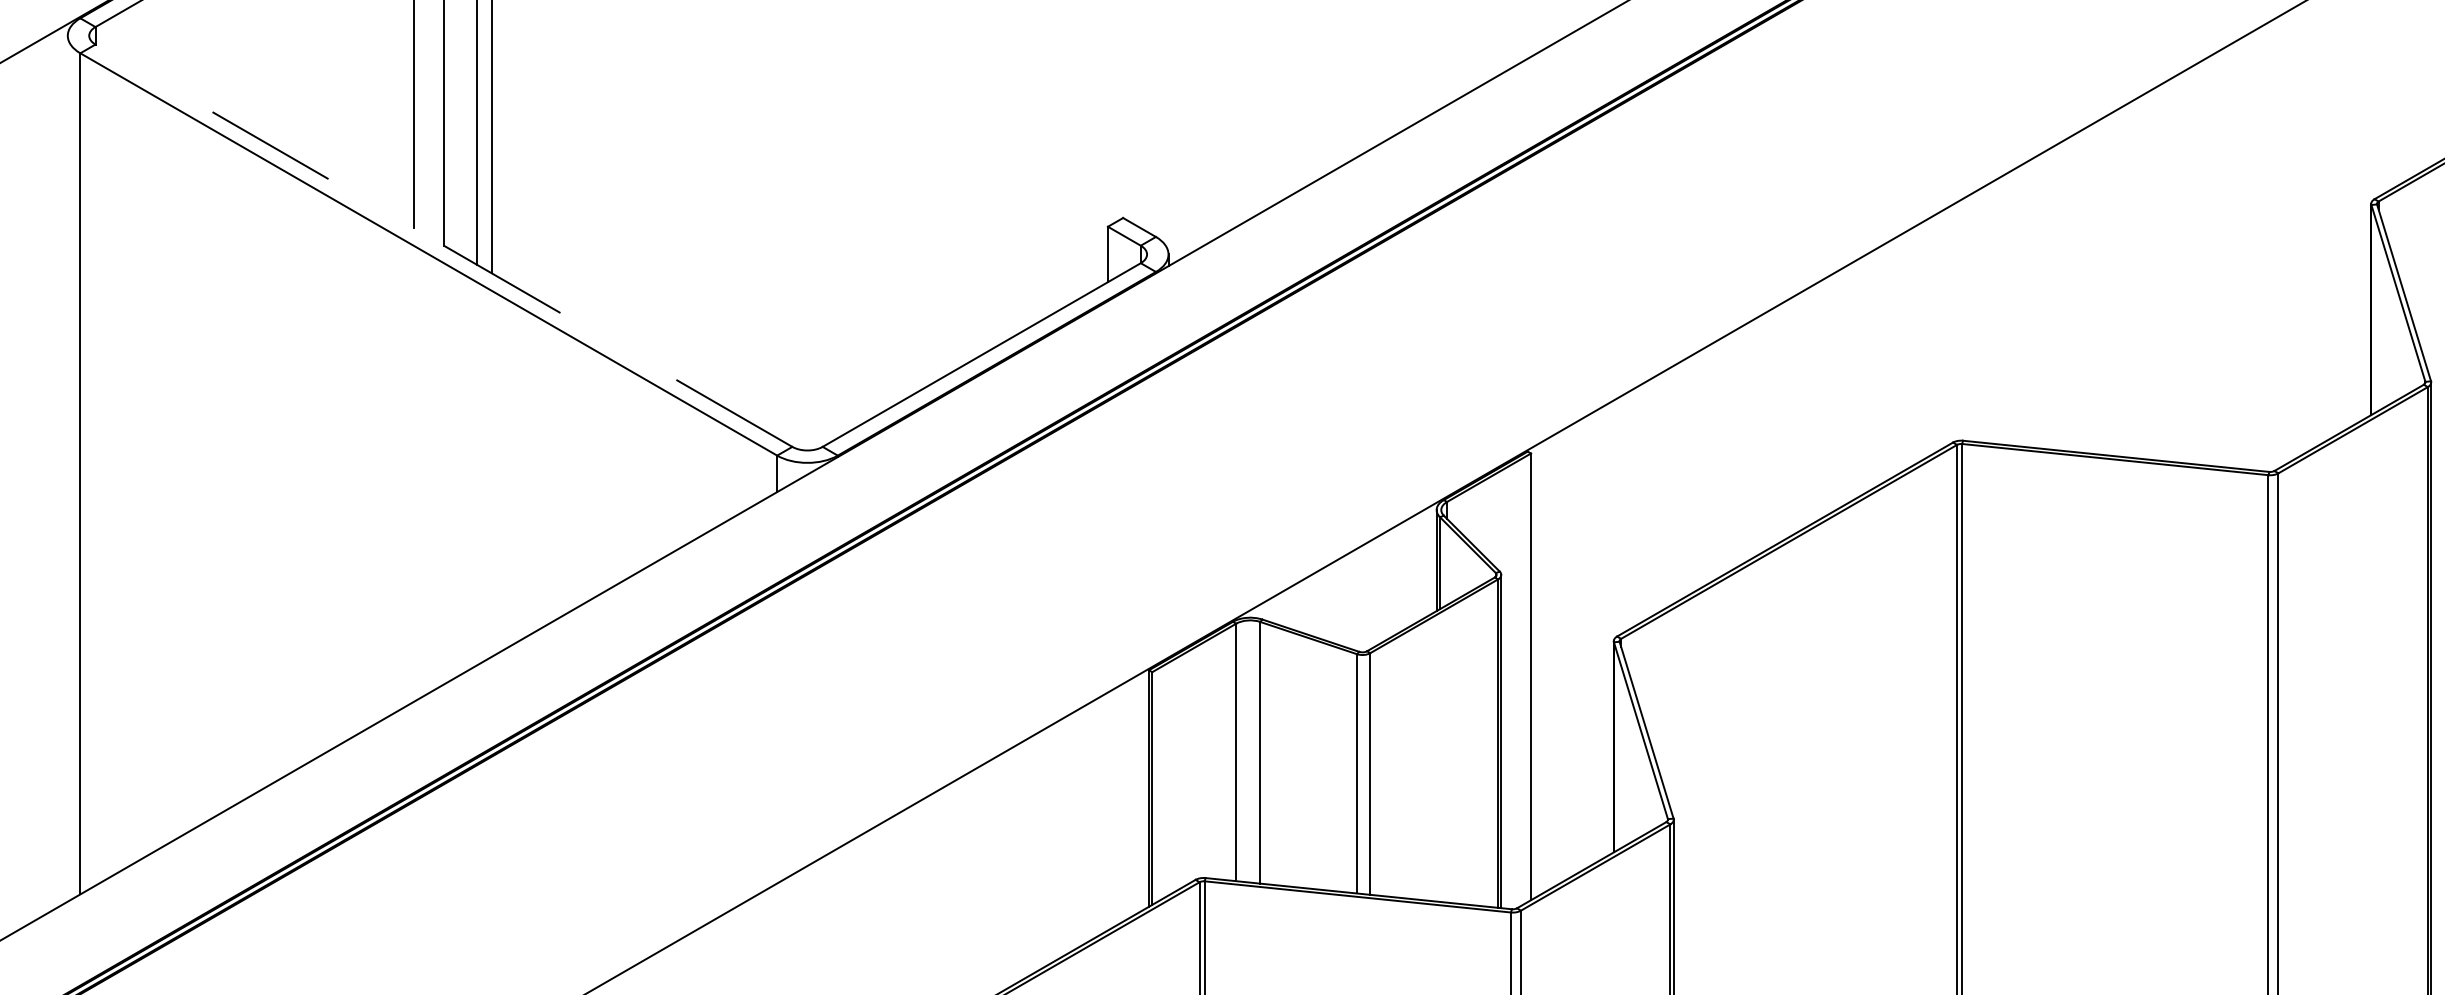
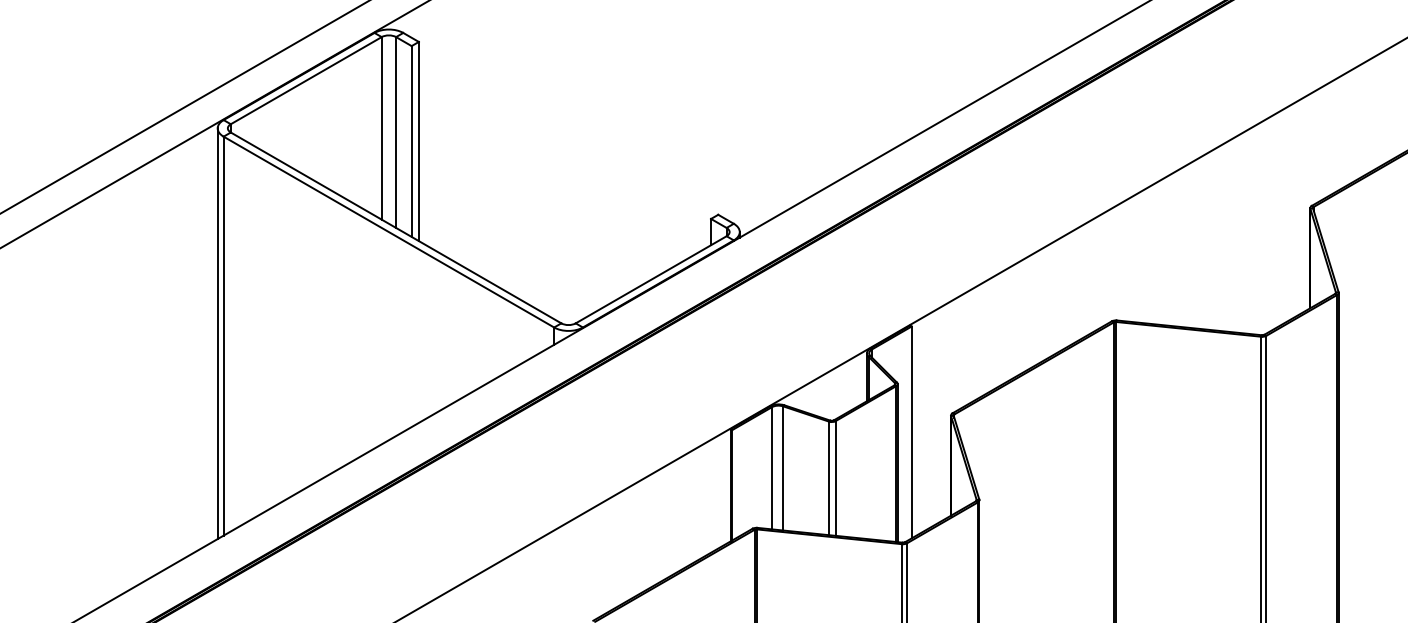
line: (444, 244) -> (396, 227), dashed -> solid
line: (67, 468) -> (217, 333), added

